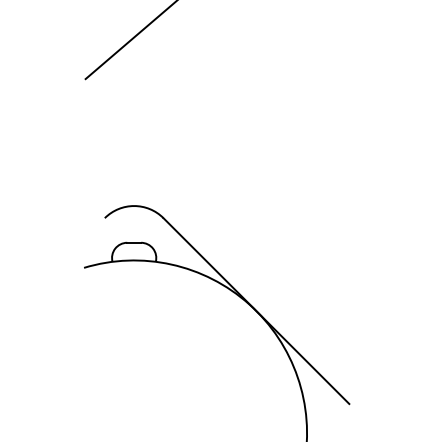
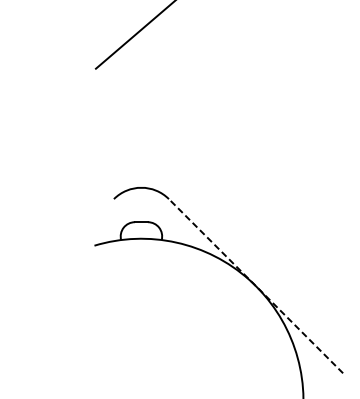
line: (256, 310) -> (256, 285), solid -> dashed

